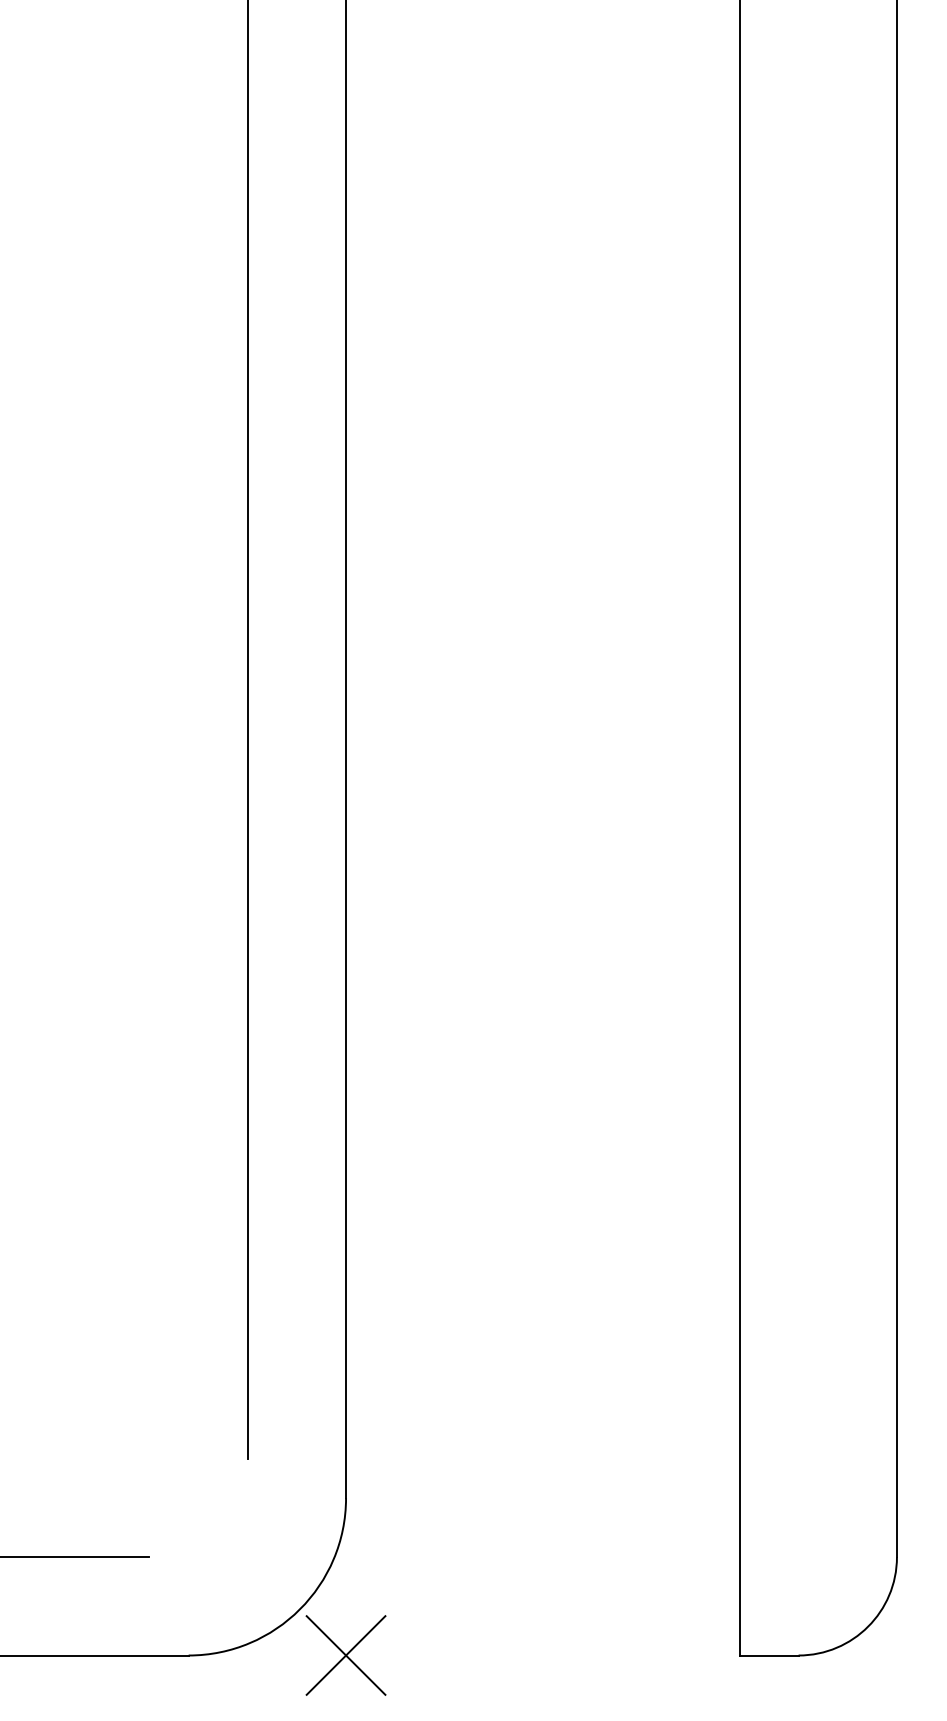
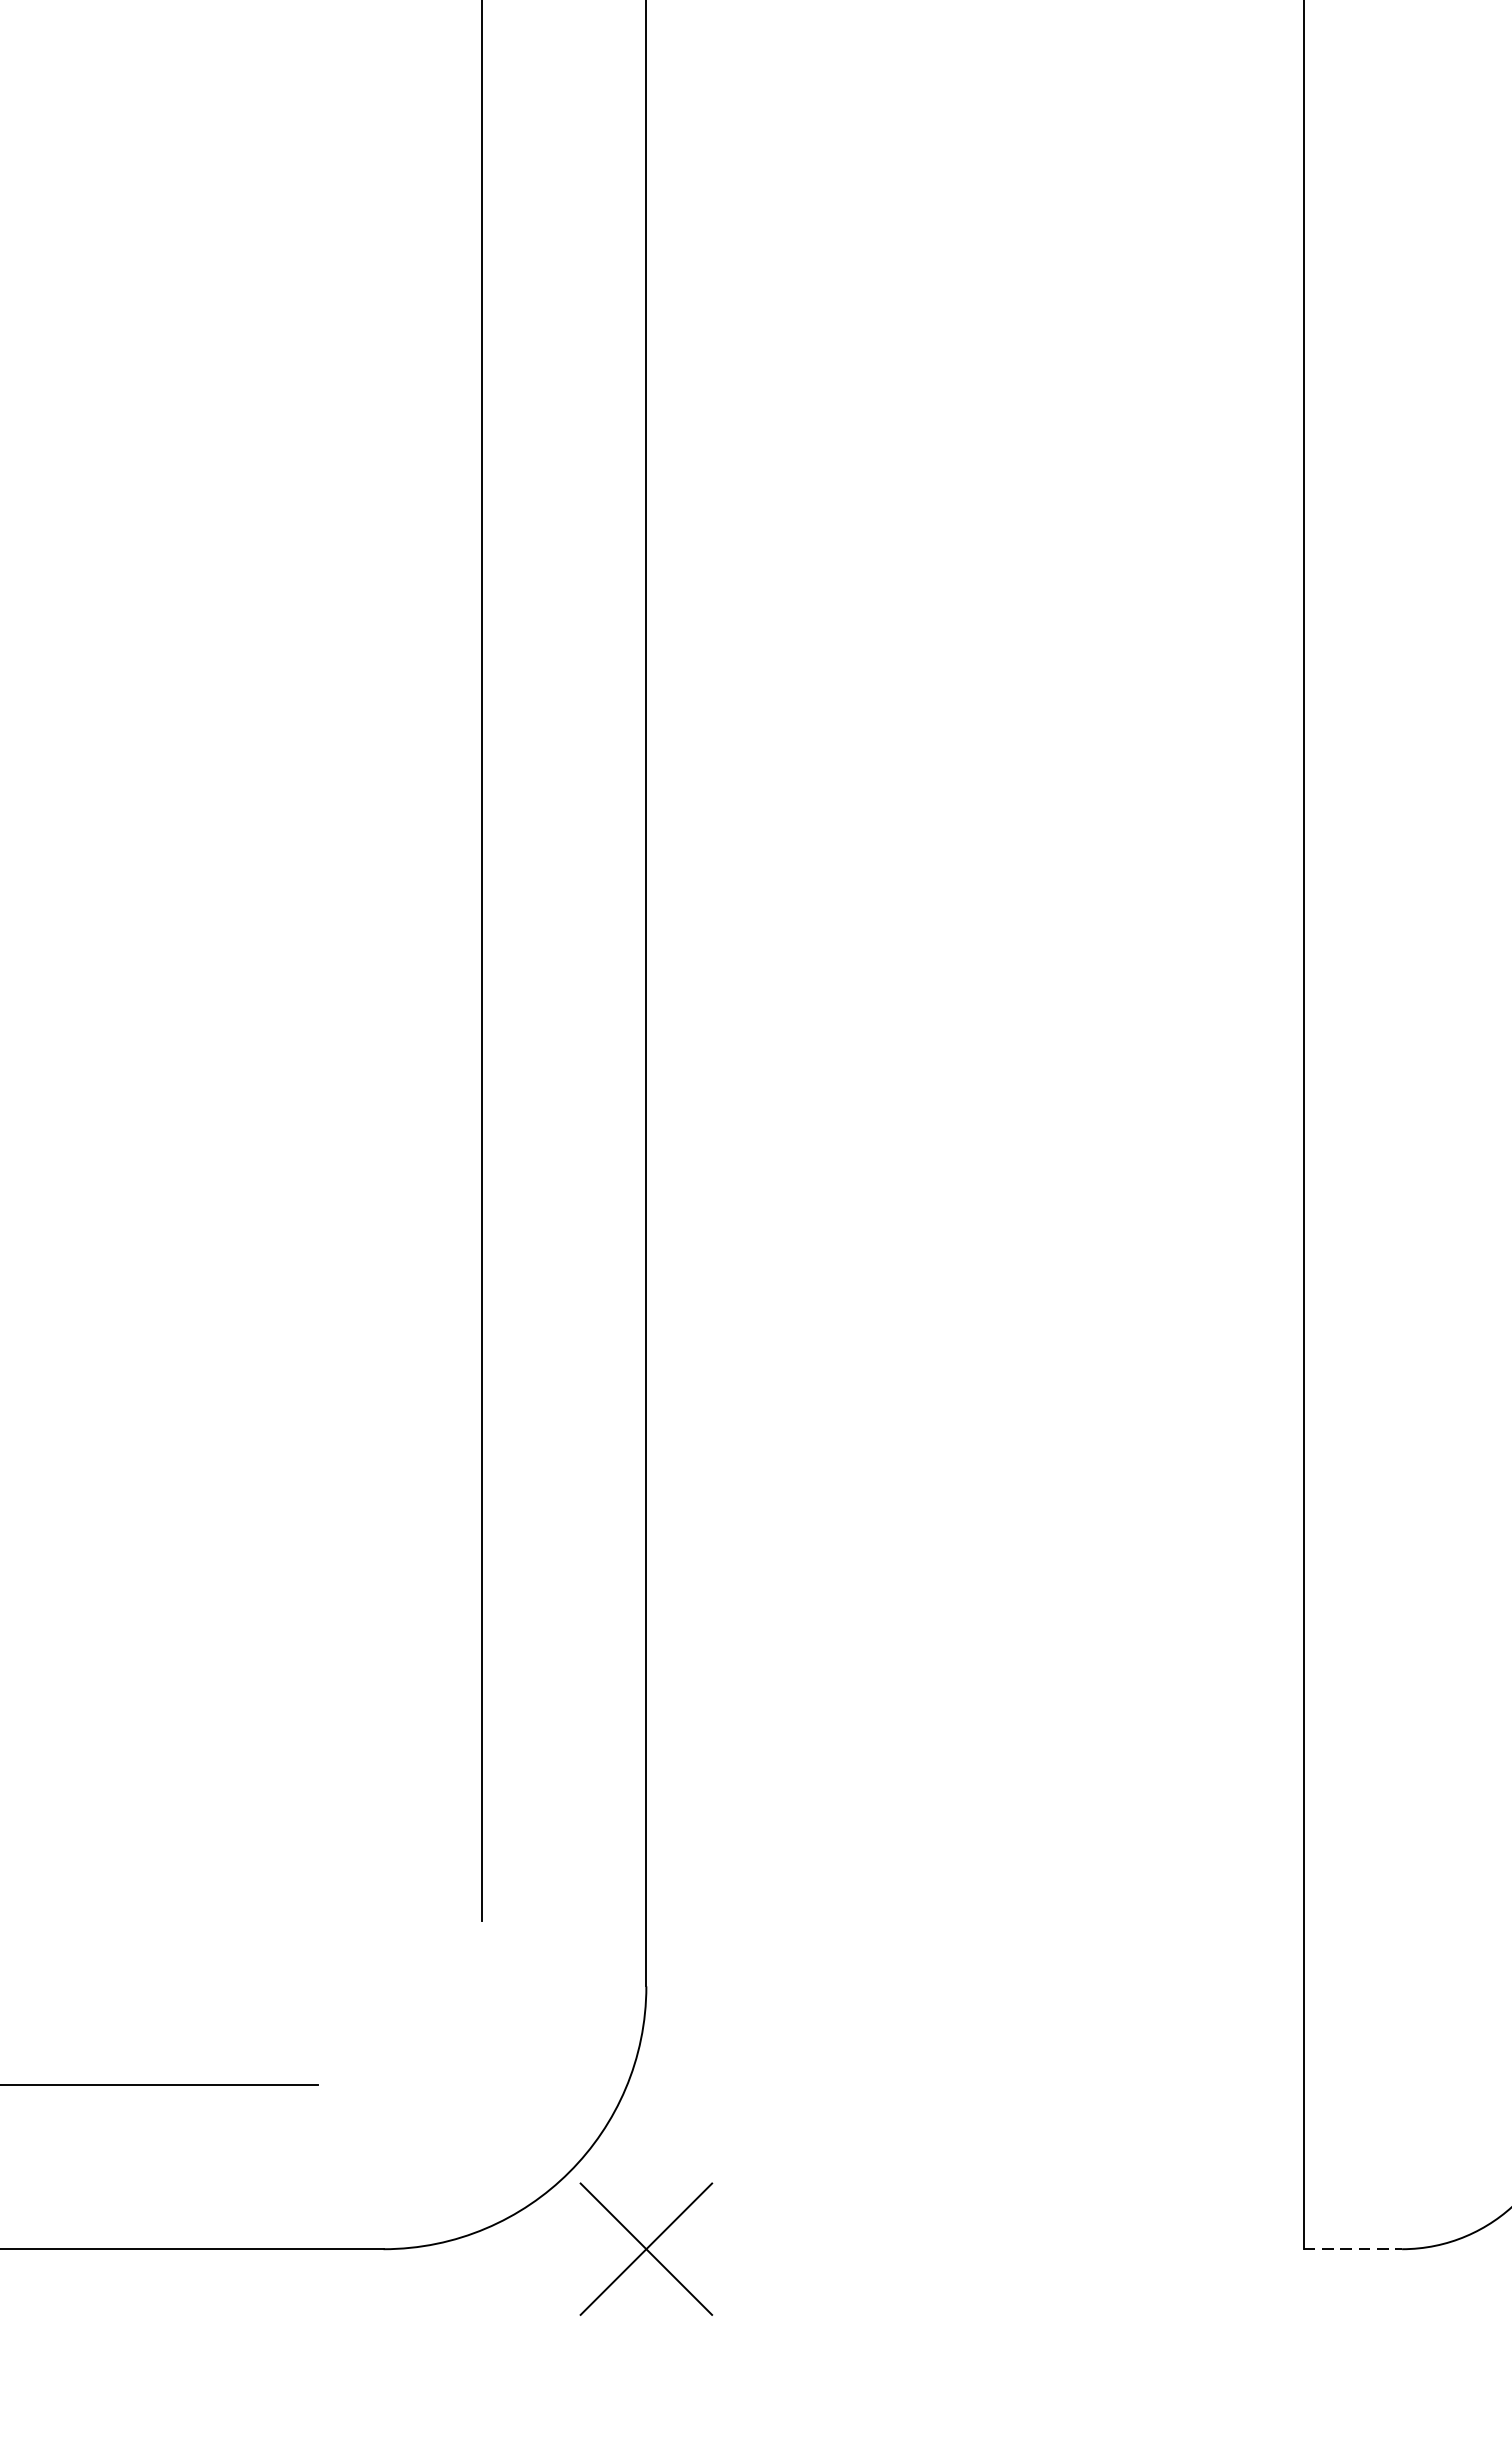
line: (769, 1655) -> (1353, 2249), solid -> dashed

